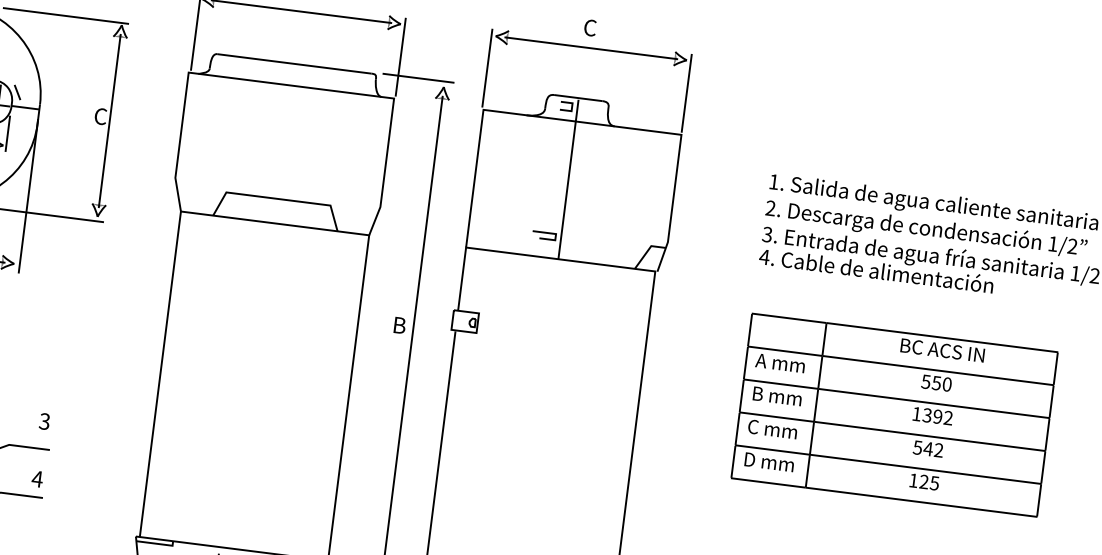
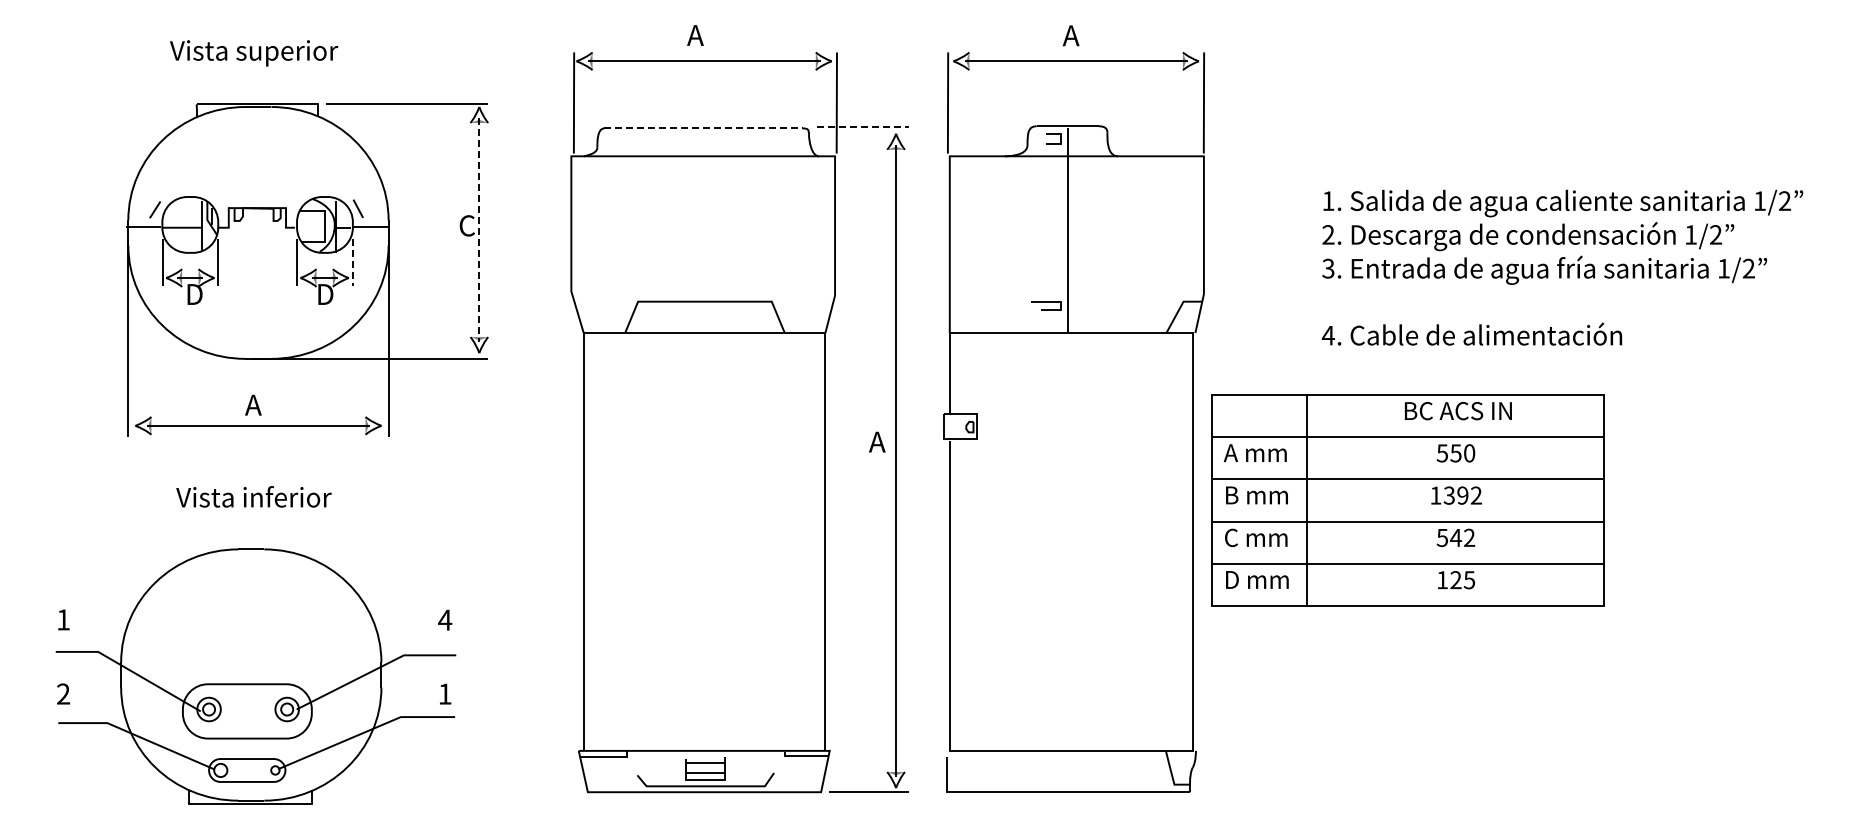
text: (589, 27) -> (1070, 35), C -> A
line: (294, 63) -> (703, 128), solid -> dashed
line: (419, 78) -> (863, 126), solid -> dashed
line: (109, 121) -> (479, 230), solid -> dashed
line: (7, 134) -> (352, 263), solid -> dashed
text: (876, 269) -> (1471, 333), moved
text: (399, 324) -> (877, 441), B -> A
part: (894, 415) -> (1407, 500), moved
text: (45, 421) -> (445, 619), 3 -> 4
text: (37, 478) -> (445, 693), 4 -> 1

